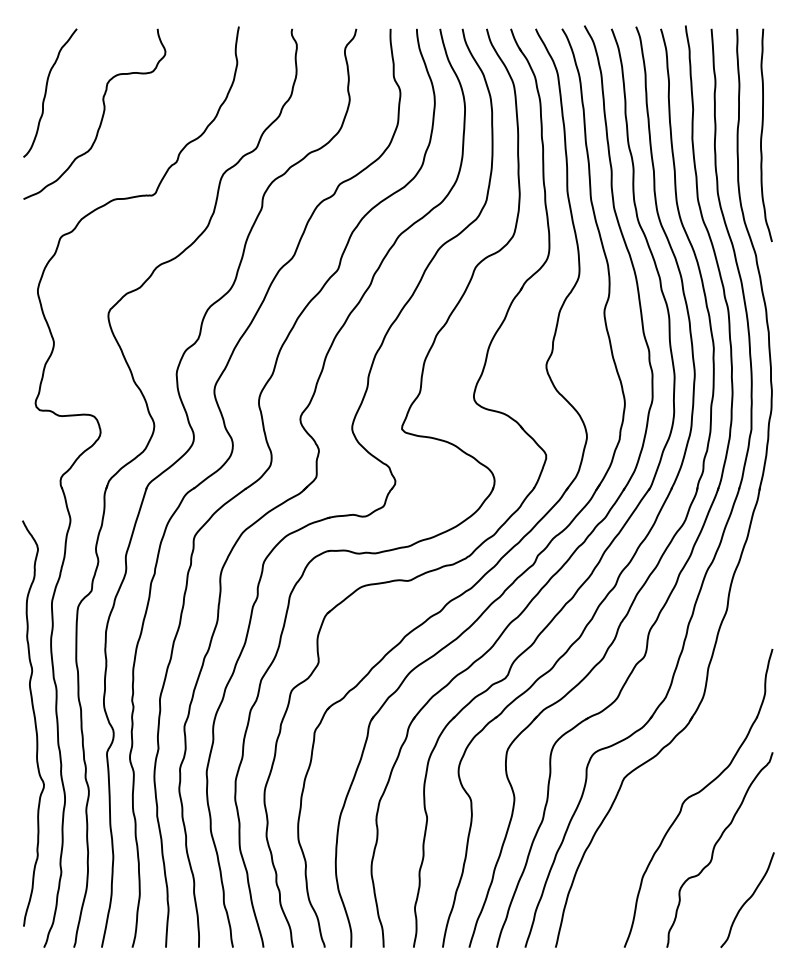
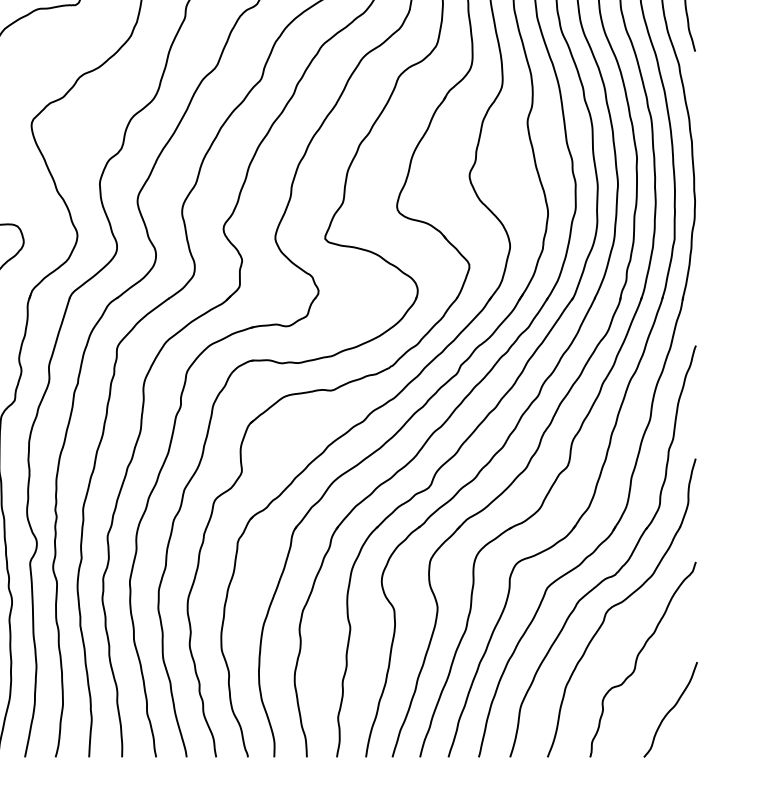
part: (696, 758) -> (619, 568), added

